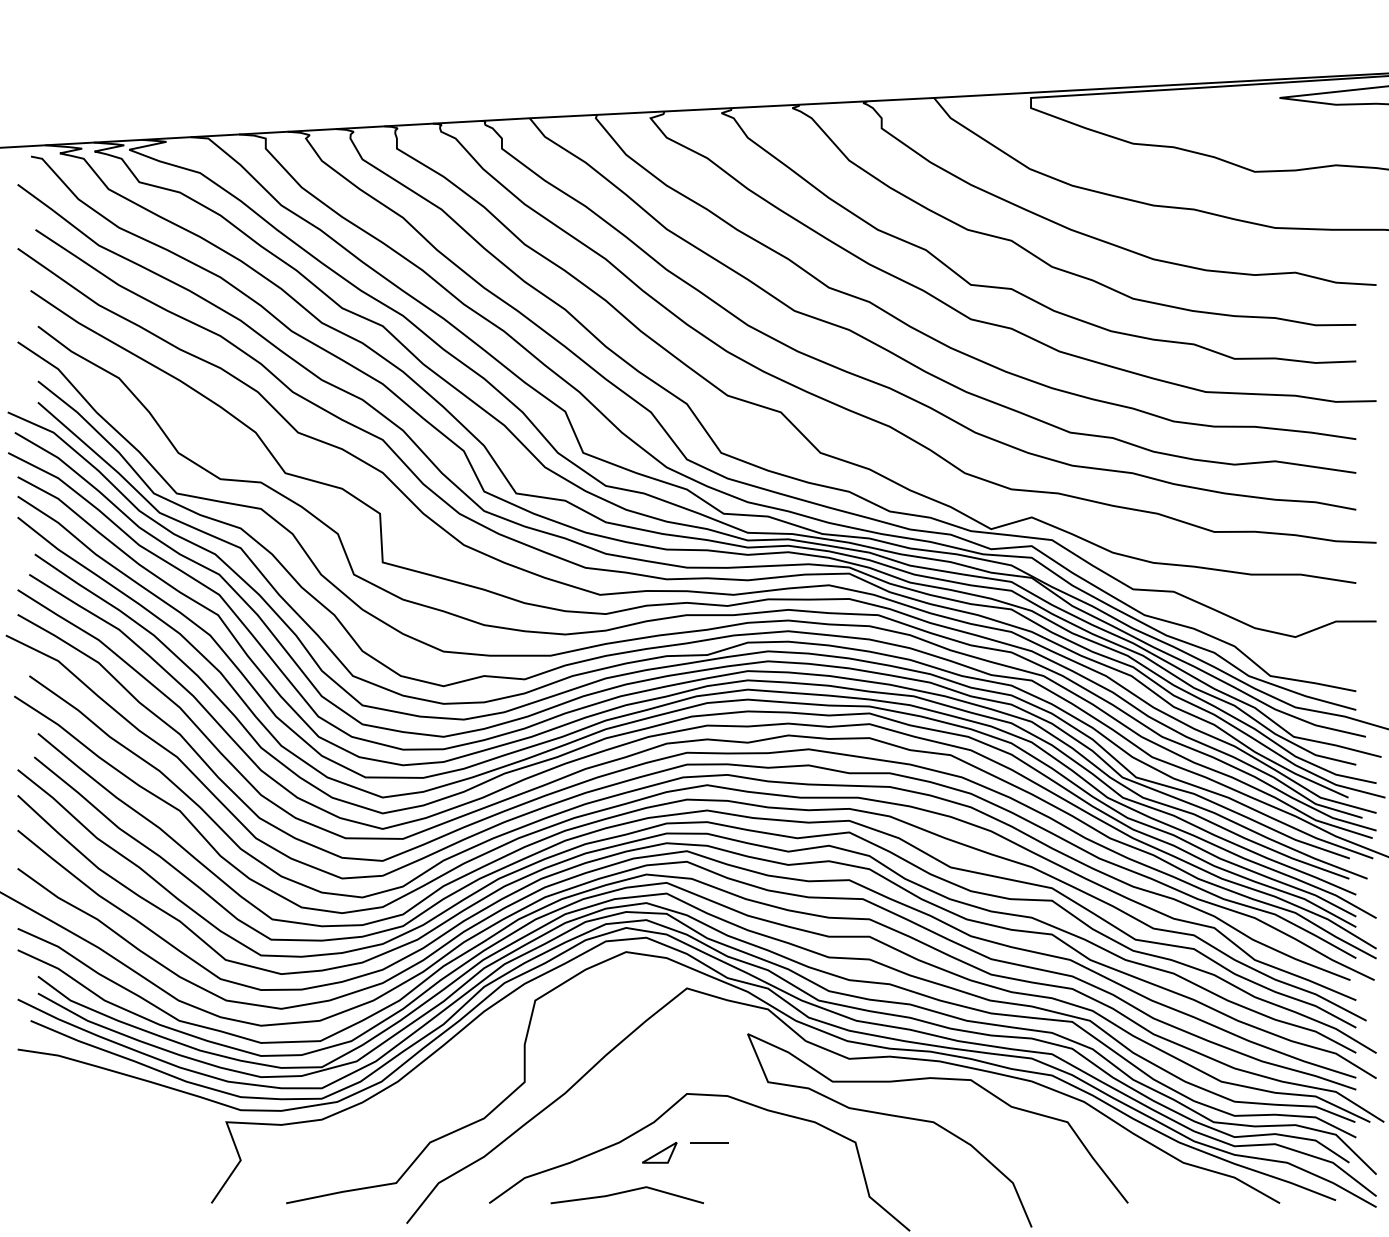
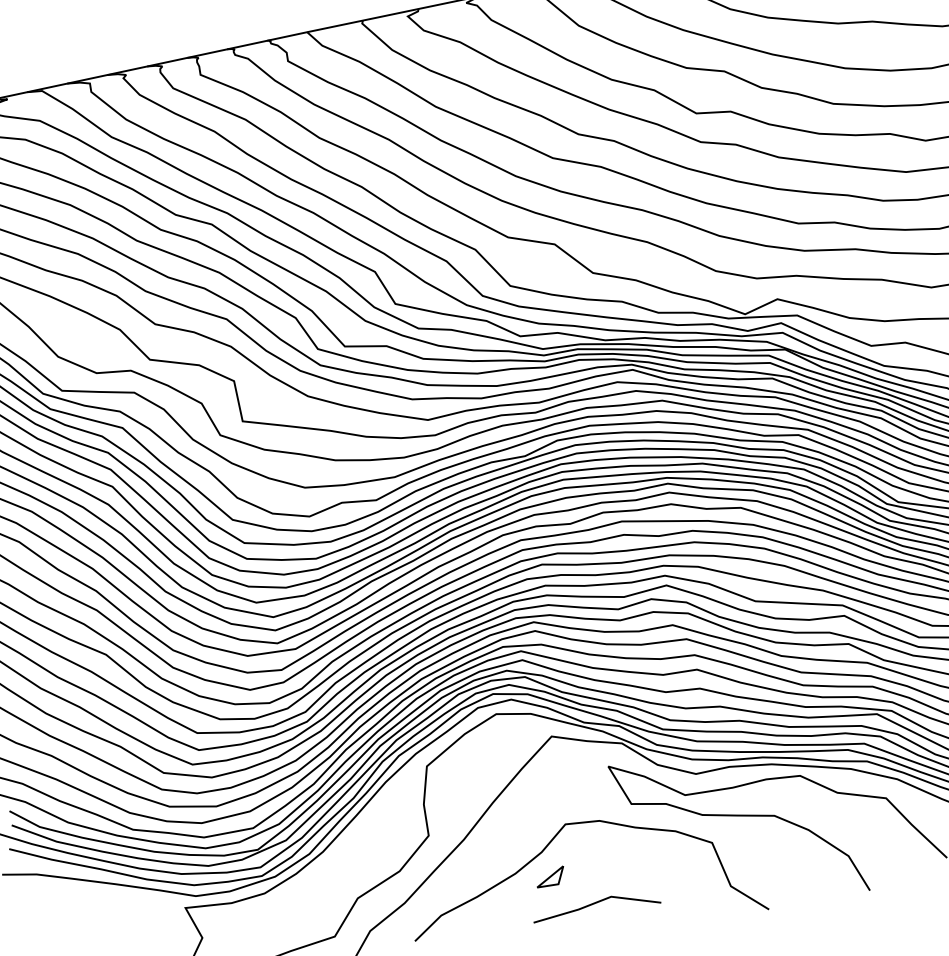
line: (709, 1142) -> (590, 861), removed
line: (626, 1192) -> (595, 903), moved

